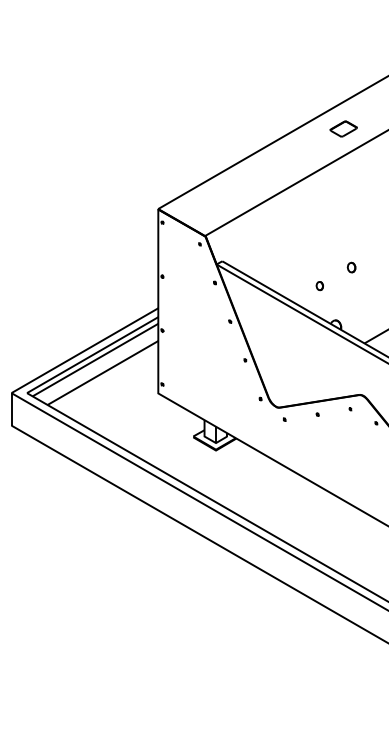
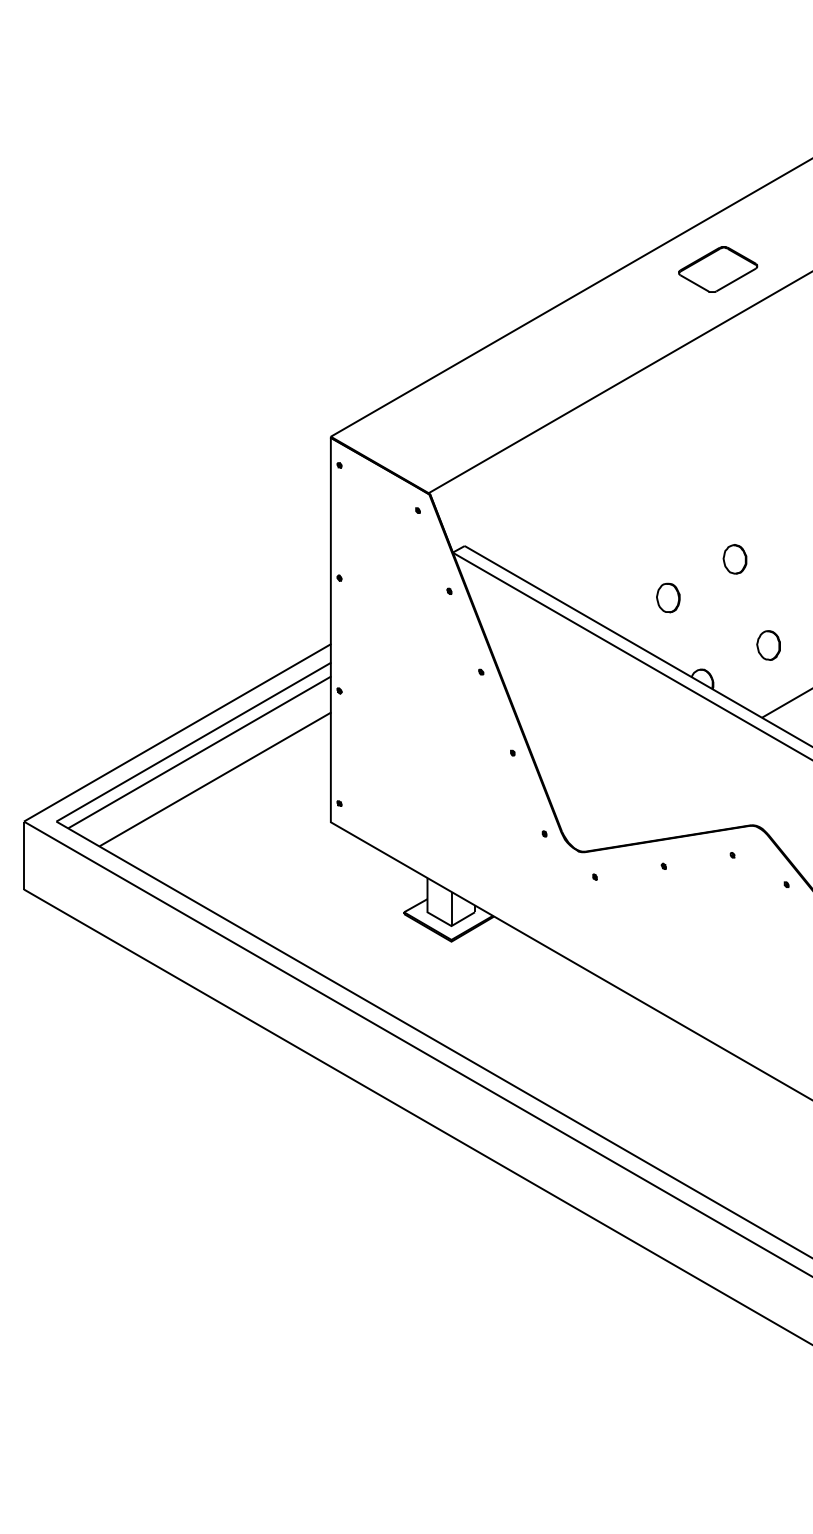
part: (343, 128) -> (717, 268), size x1.43
part: (351, 267) -> (734, 558), size x1.43
part: (319, 285) -> (667, 596), size x1.67
part: (367, 308) -> (768, 644), added

